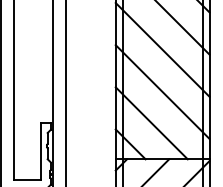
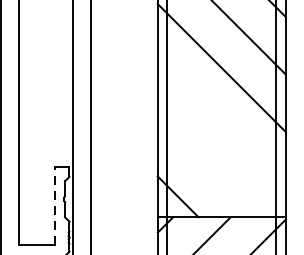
line: (162, 92) -> (221, 126), removed
line: (151, 123) -> (206, 168), removed
line: (40, 151) -> (55, 206), solid -> dashed

